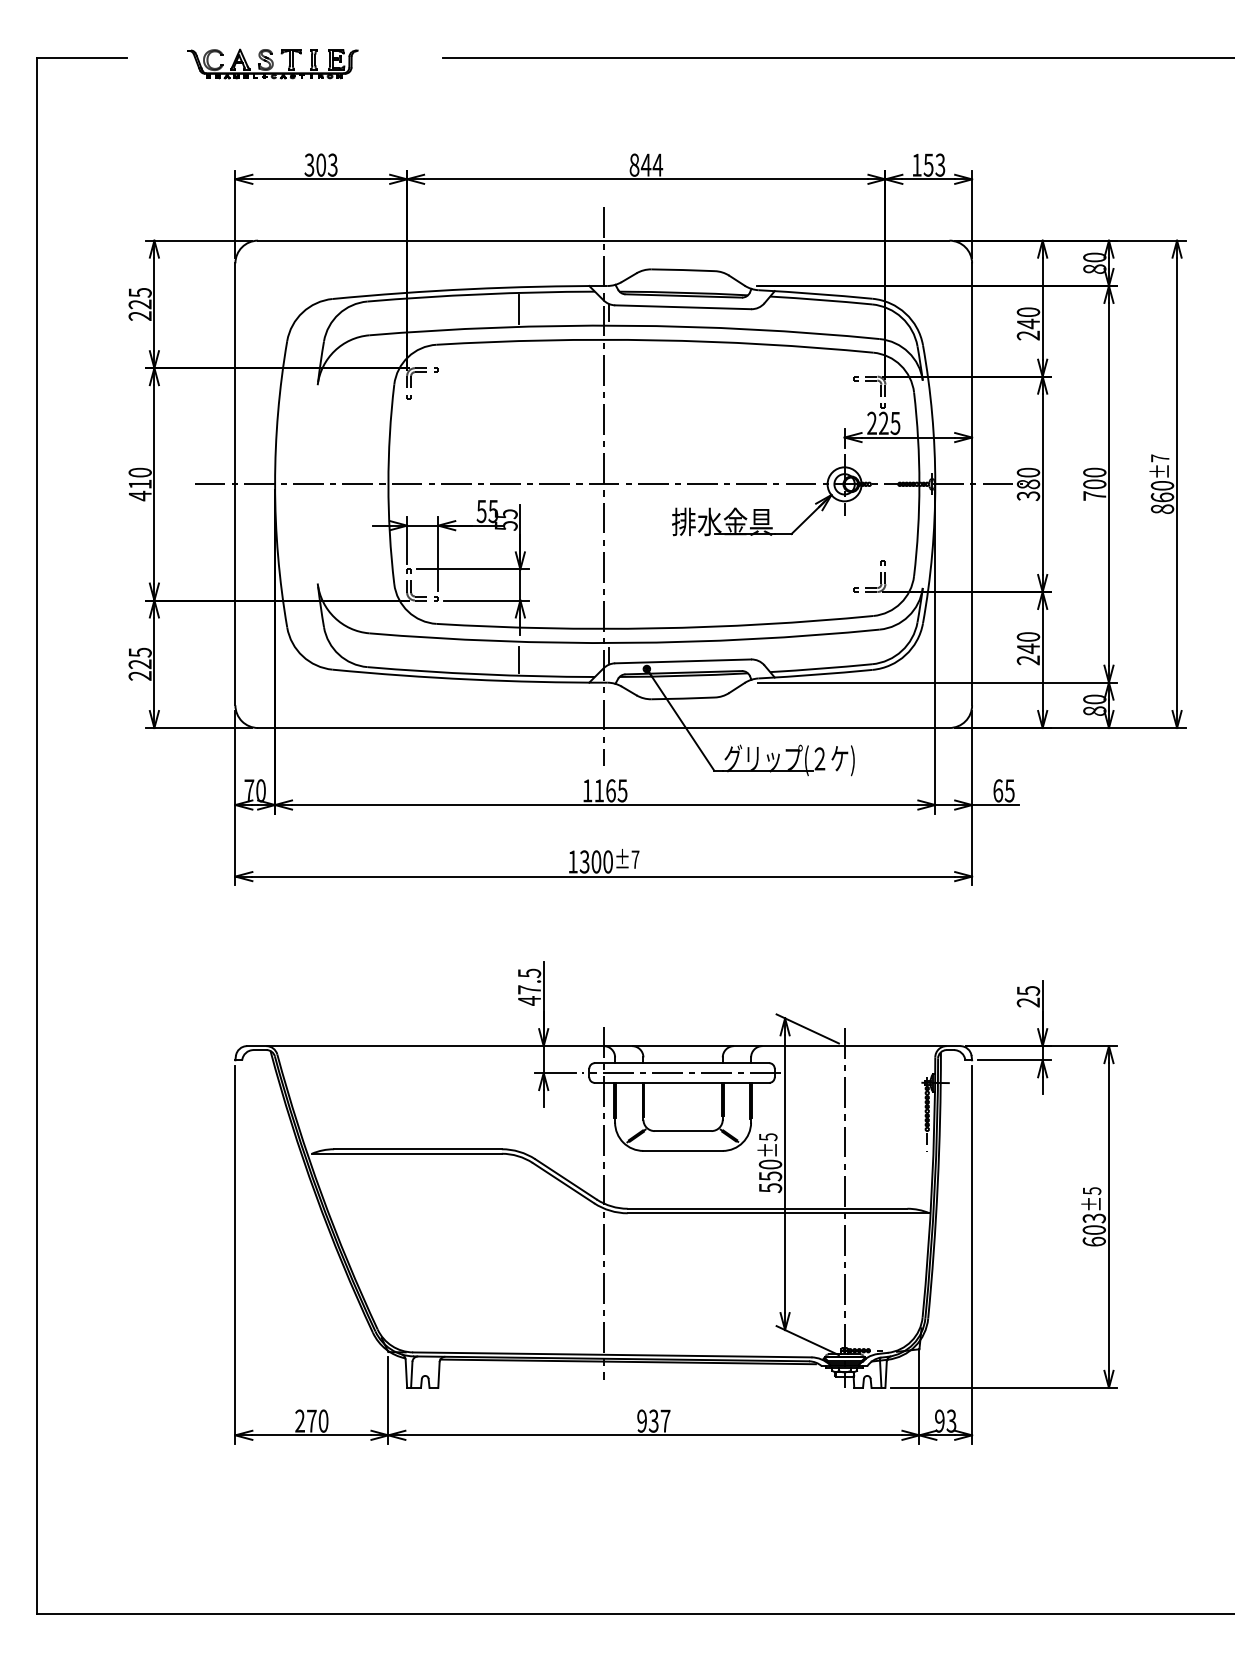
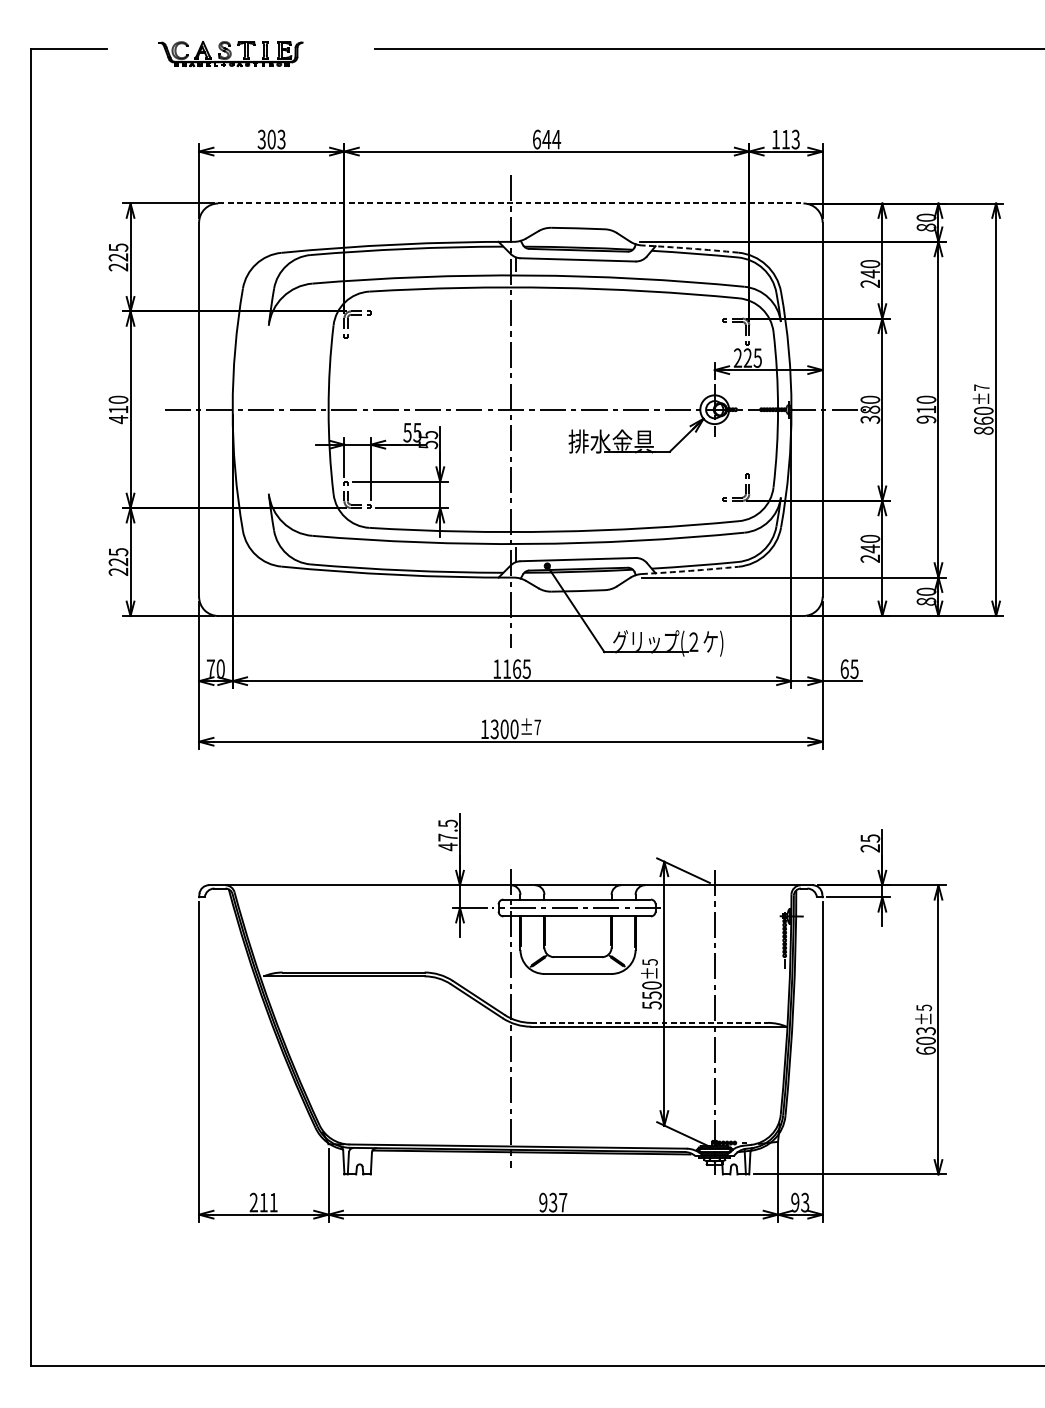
text: (634, 164) -> (536, 139), 844 -> 644
text: (928, 164) -> (785, 139), 153 -> 113
line: (603, 240) -> (510, 203), solid -> dashed
arc: (815, 293) -> (690, 248), solid -> dashed
line: (518, 309) -> (438, 261), removed
text: (1094, 489) -> (926, 414), 700 -> 910
line: (518, 659) -> (438, 557), removed
arc: (815, 674) -> (690, 570), solid -> dashed
line: (767, 1208) -> (649, 1022), solid -> dashed
text: (317, 1420) -> (268, 1202), 270 -> 211

